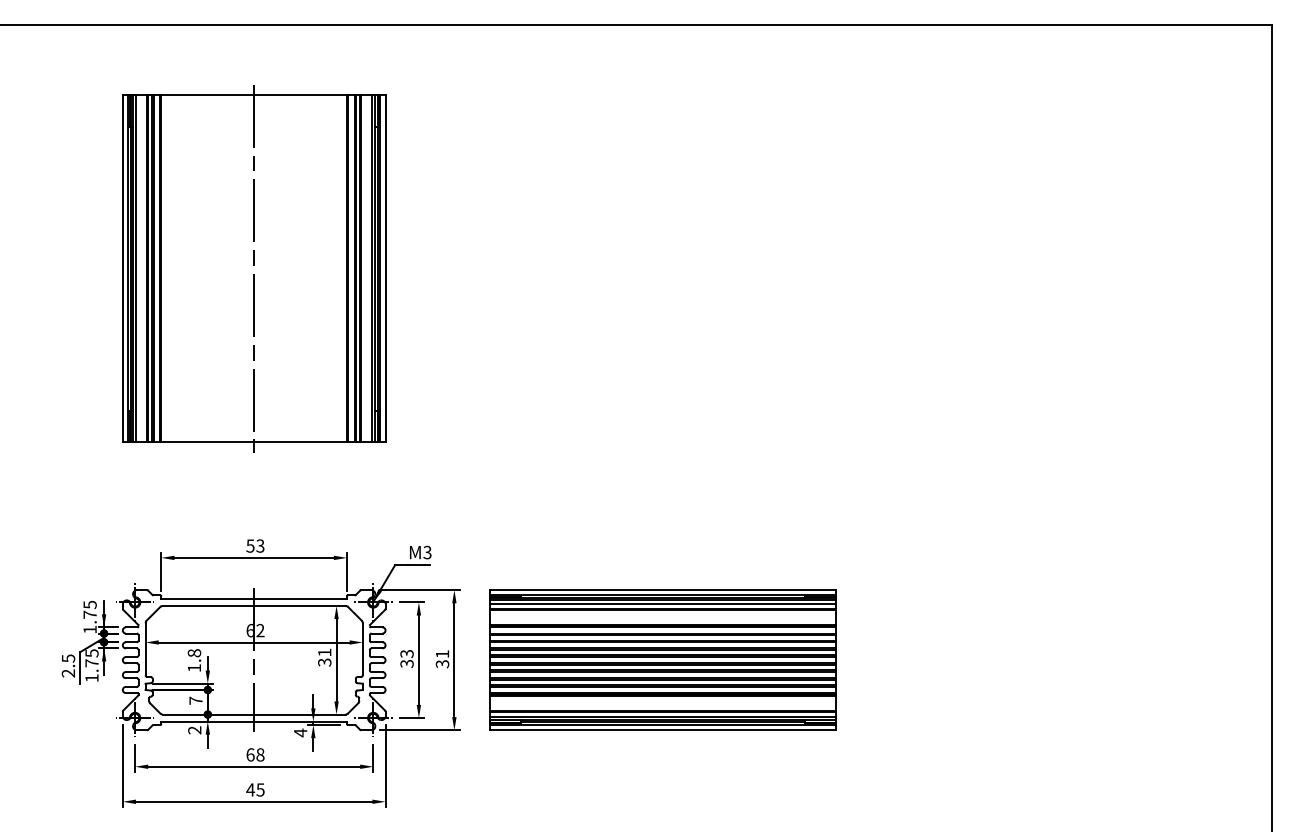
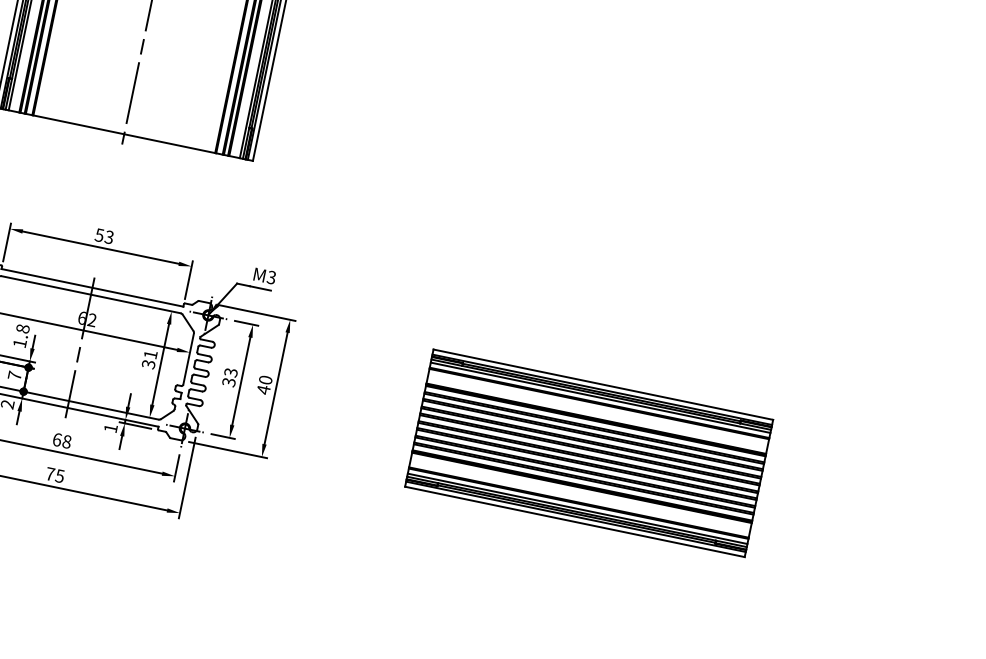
text: (442, 659) -> (264, 385), 31 -> 40
part: (662, 659) -> (588, 452), moved
text: (300, 732) -> (110, 428), 4 -> 1
text: (250, 789) -> (50, 473), 45 -> 75

